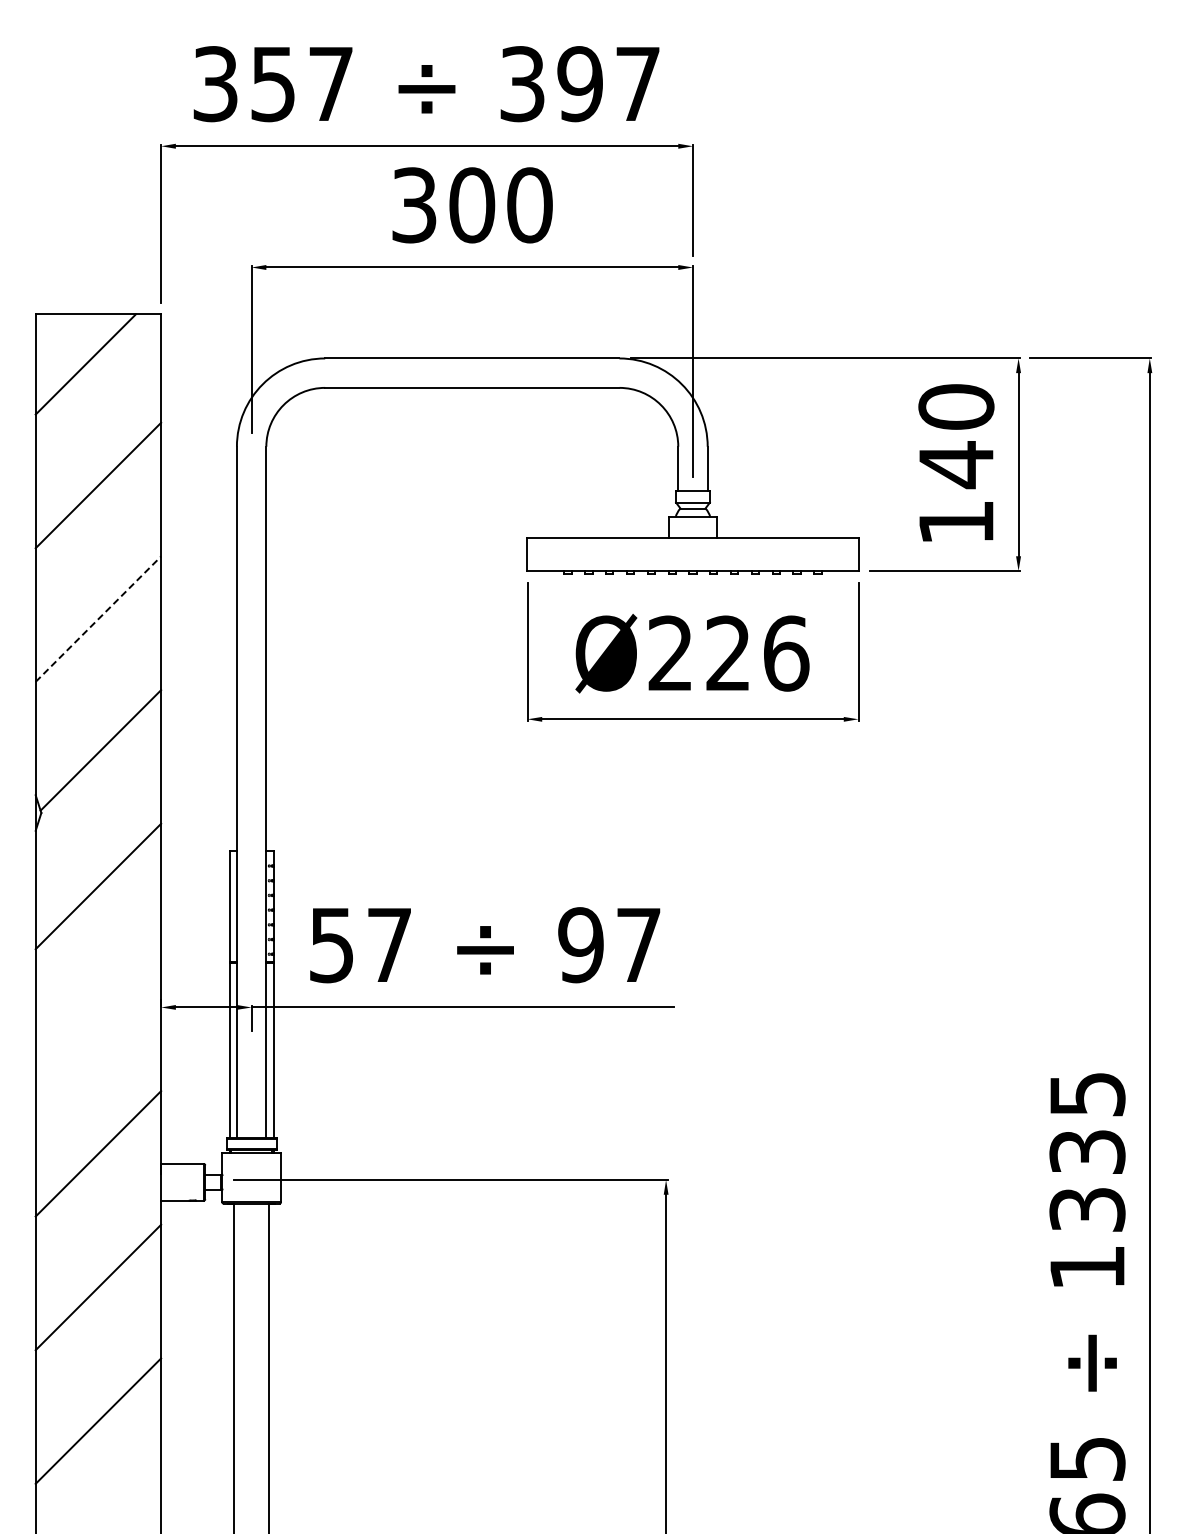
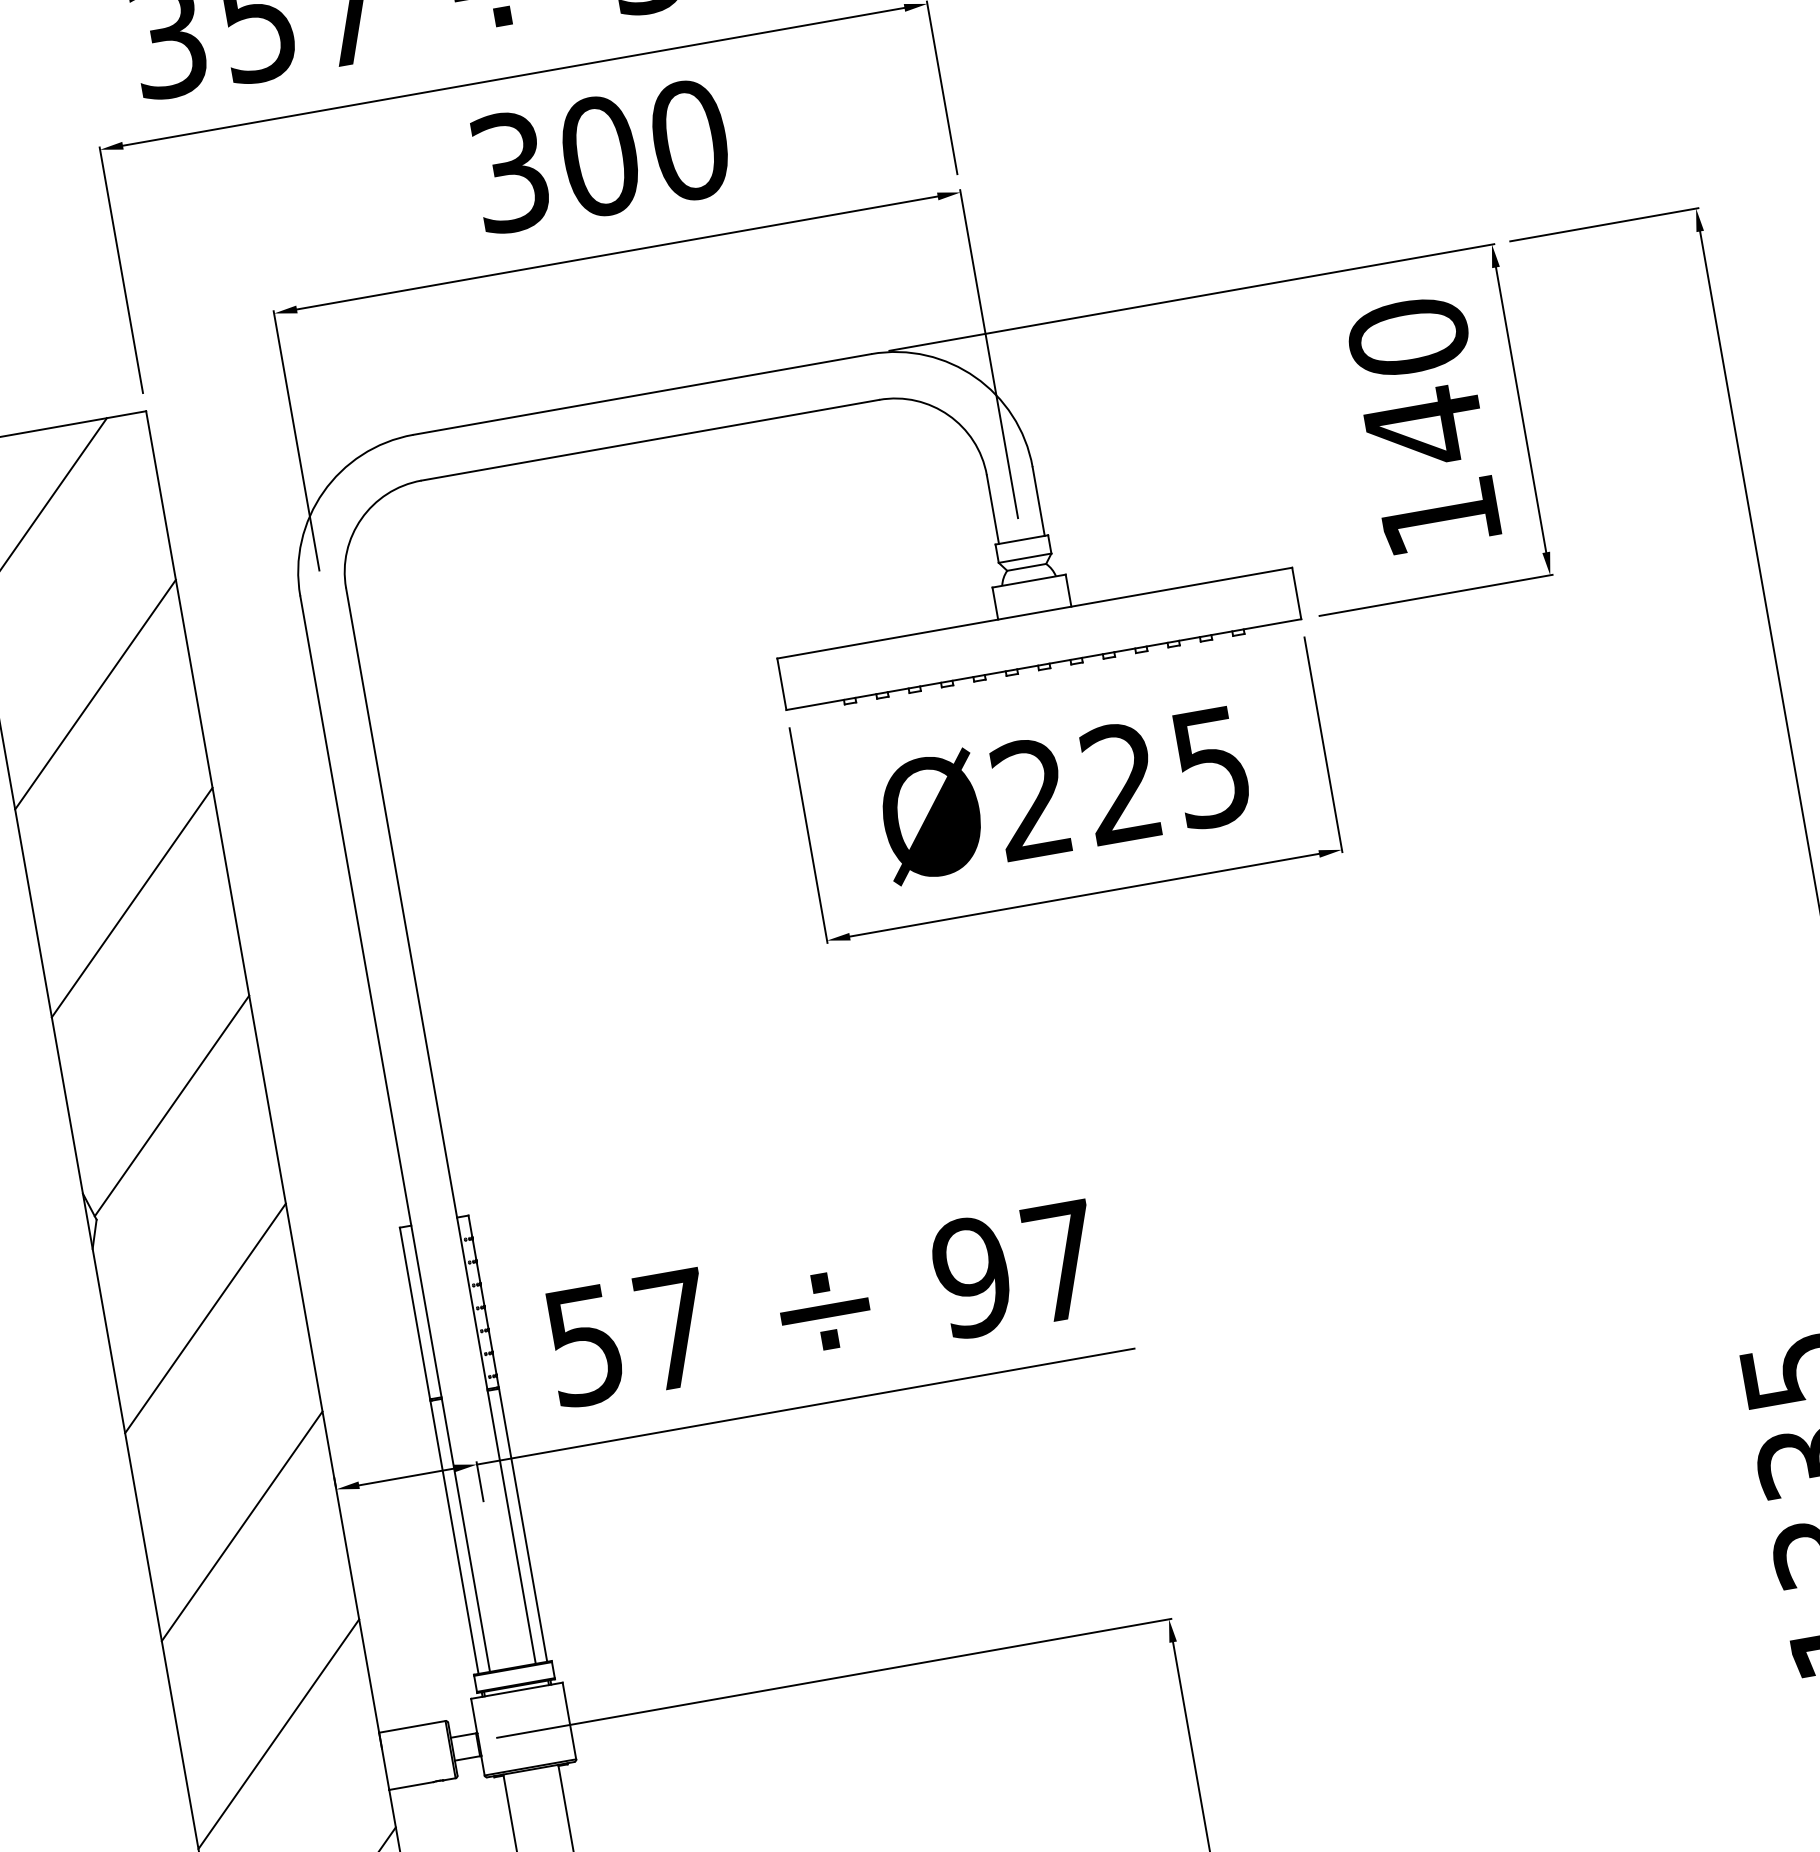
line: (98, 619) -> (132, 903), dashed -> solid
text: (786, 653) -> (1211, 767), Ø226 -> Ø225
line: (98, 1019) -> (242, 1525), added

